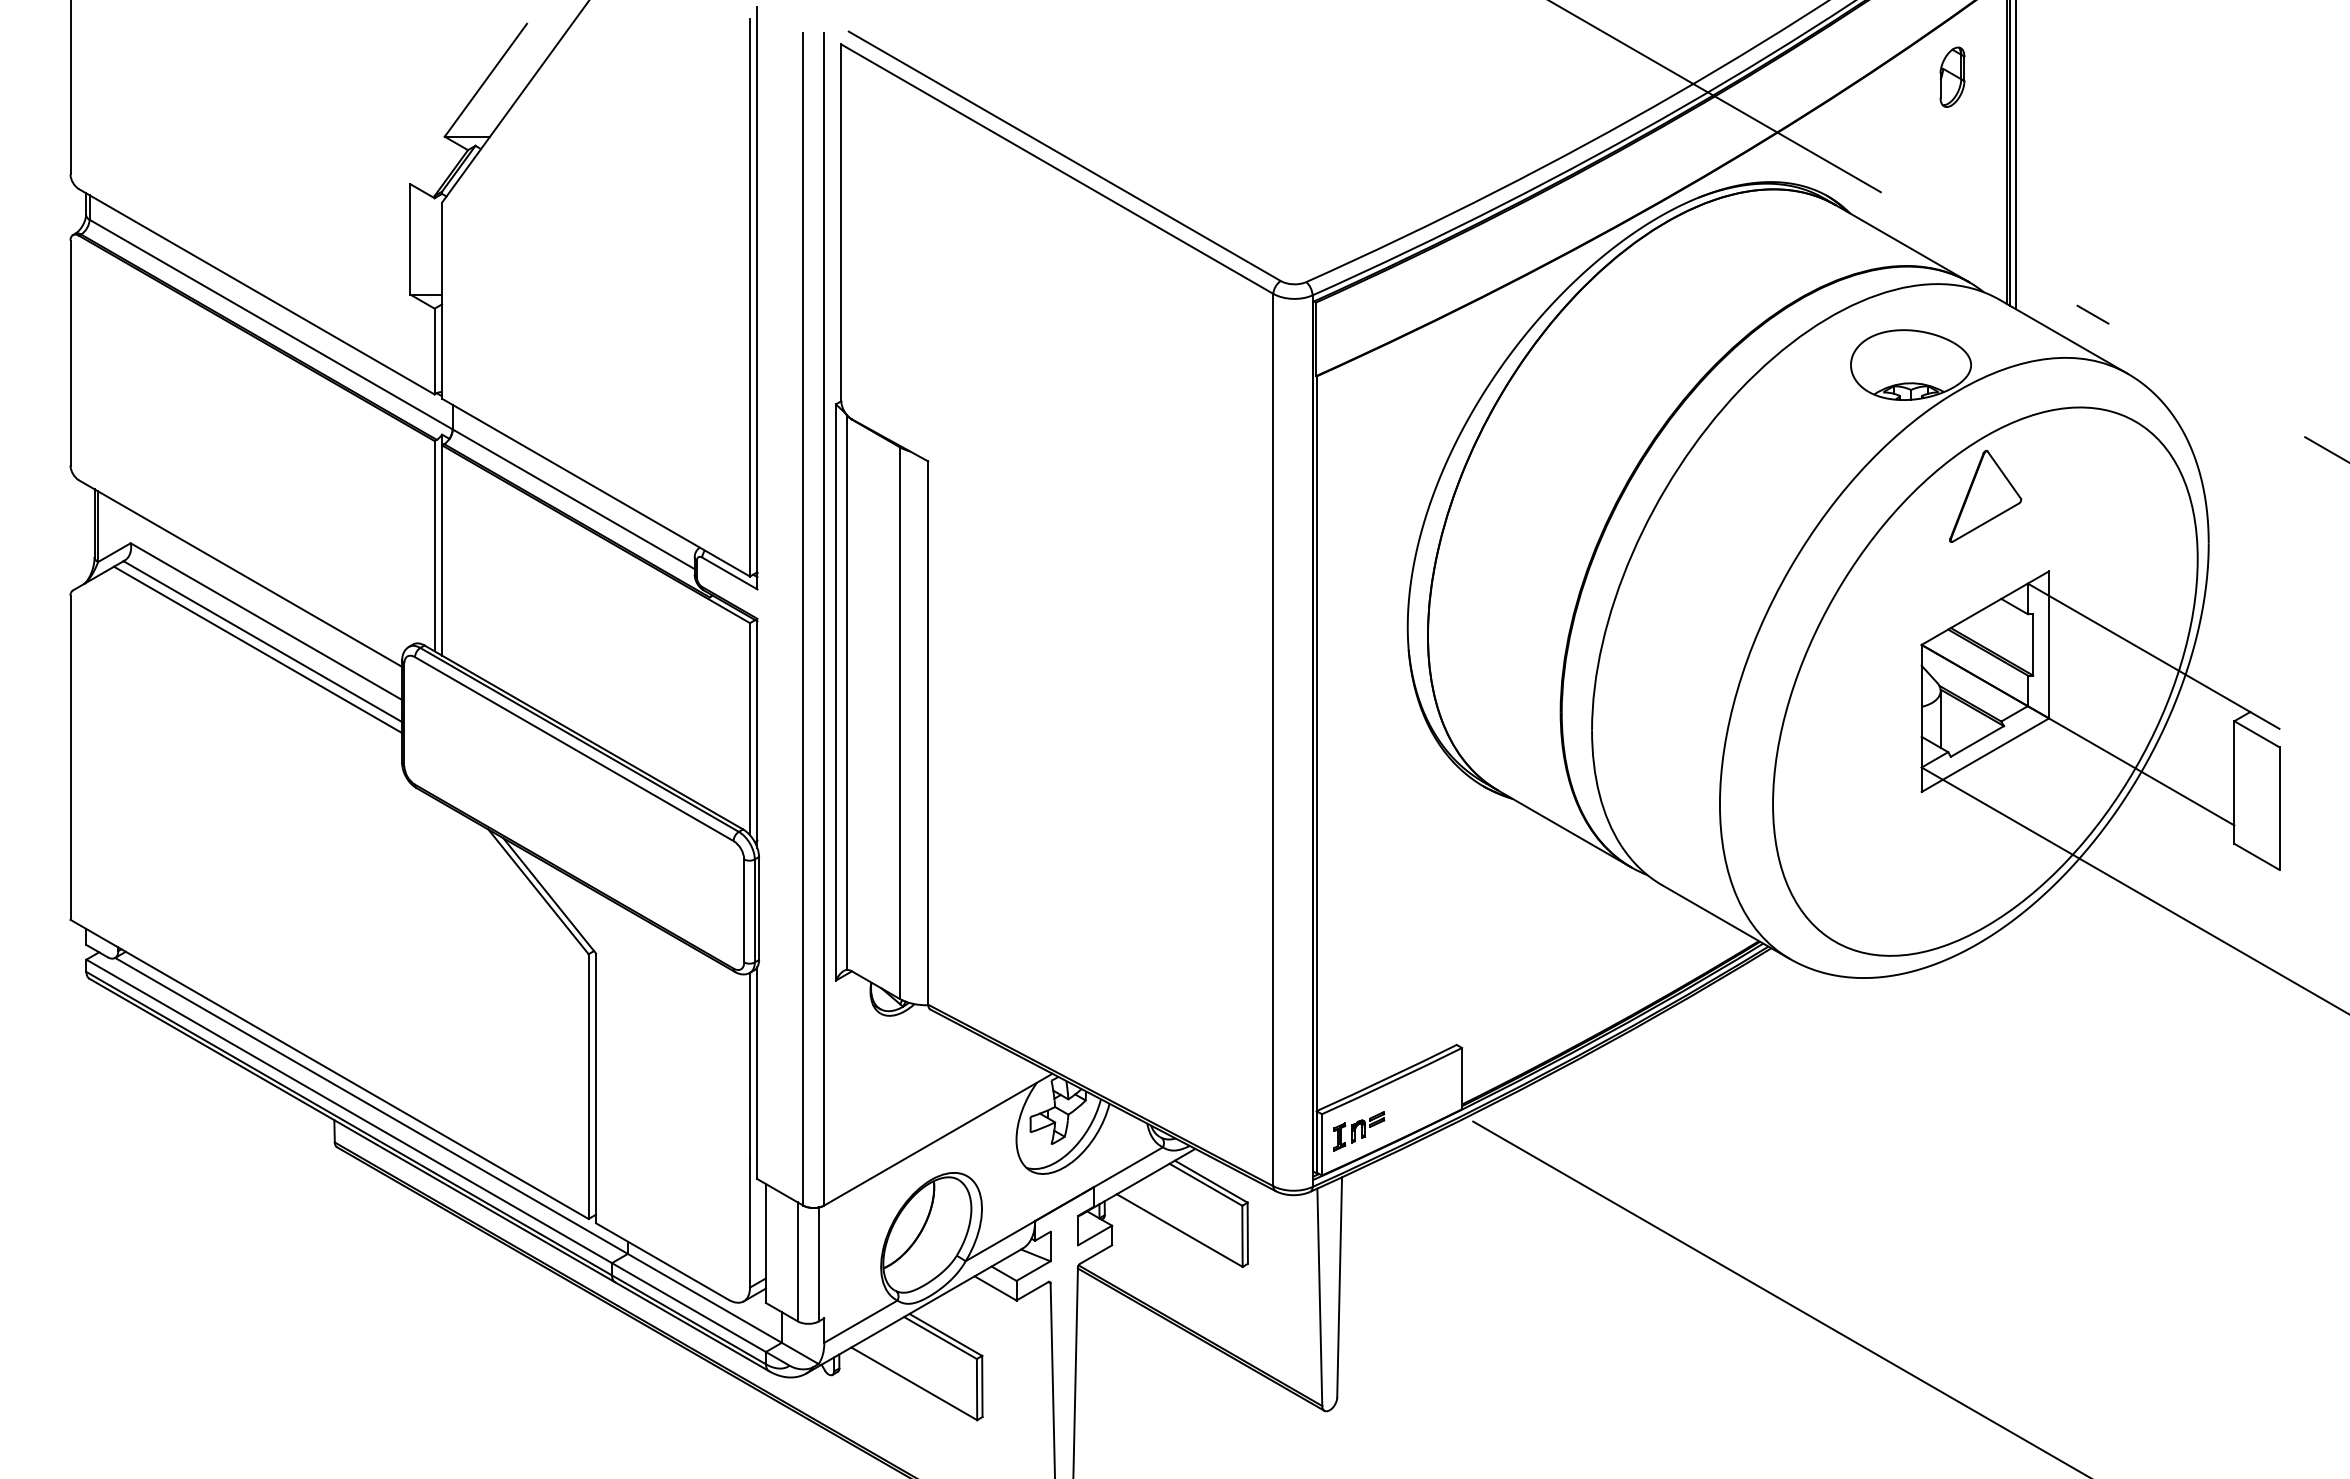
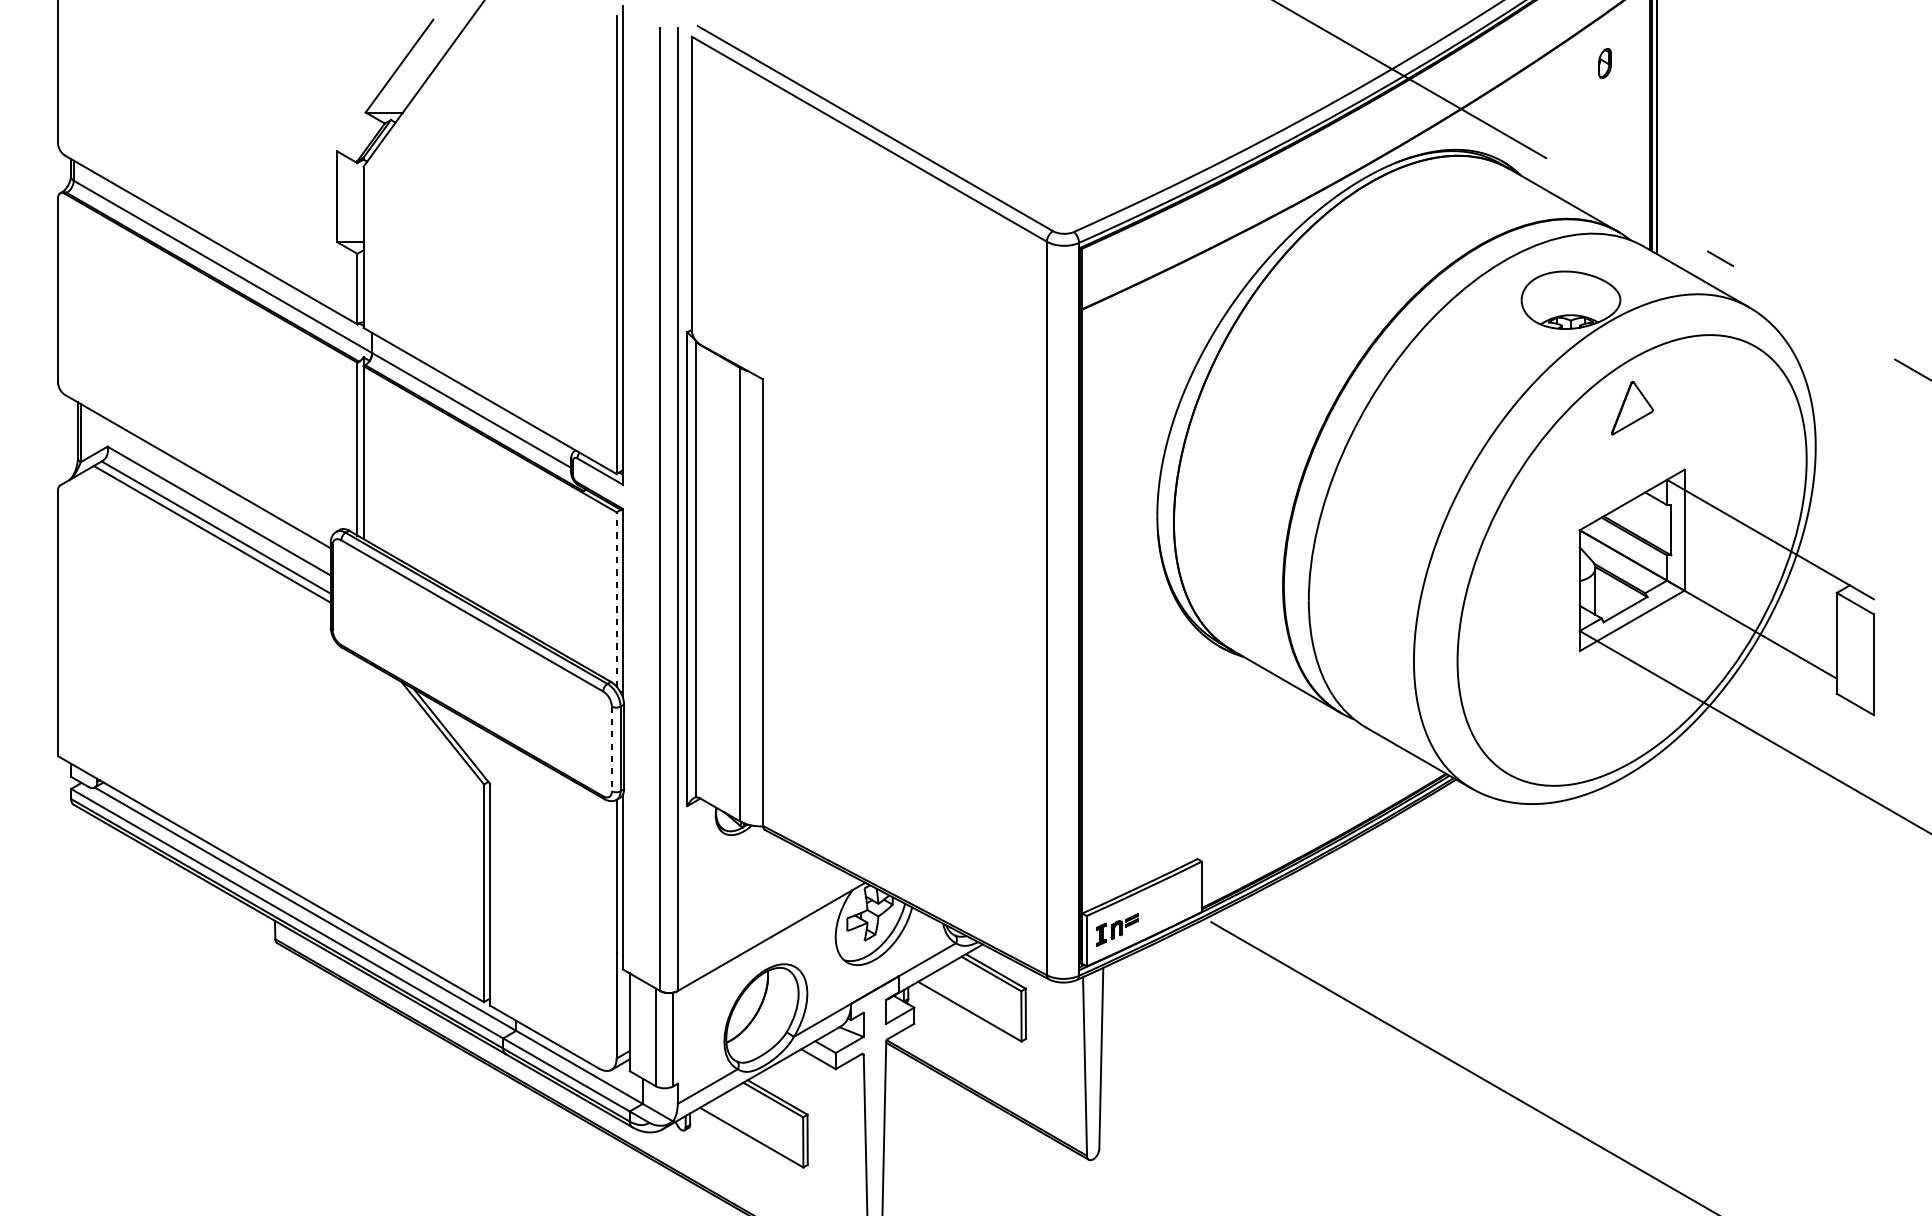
part: (1952, 76) -> (1605, 63), size x0.6
part: (1985, 495) -> (1632, 407), size x0.7
line: (750, 728) -> (617, 598), solid -> dashed
line: (744, 911) -> (612, 749), solid -> dashed

